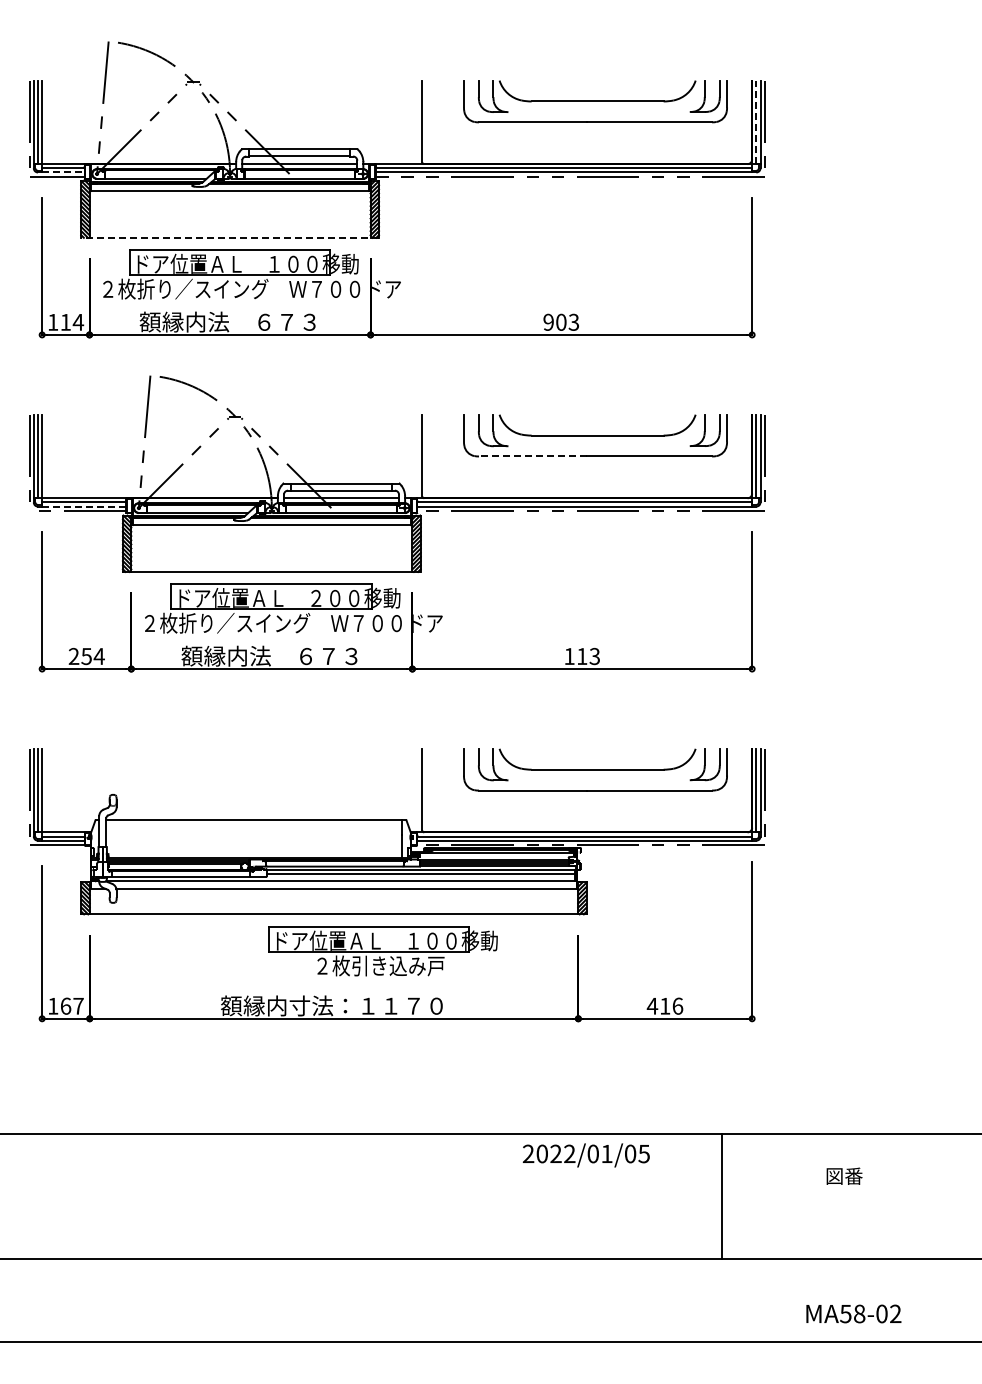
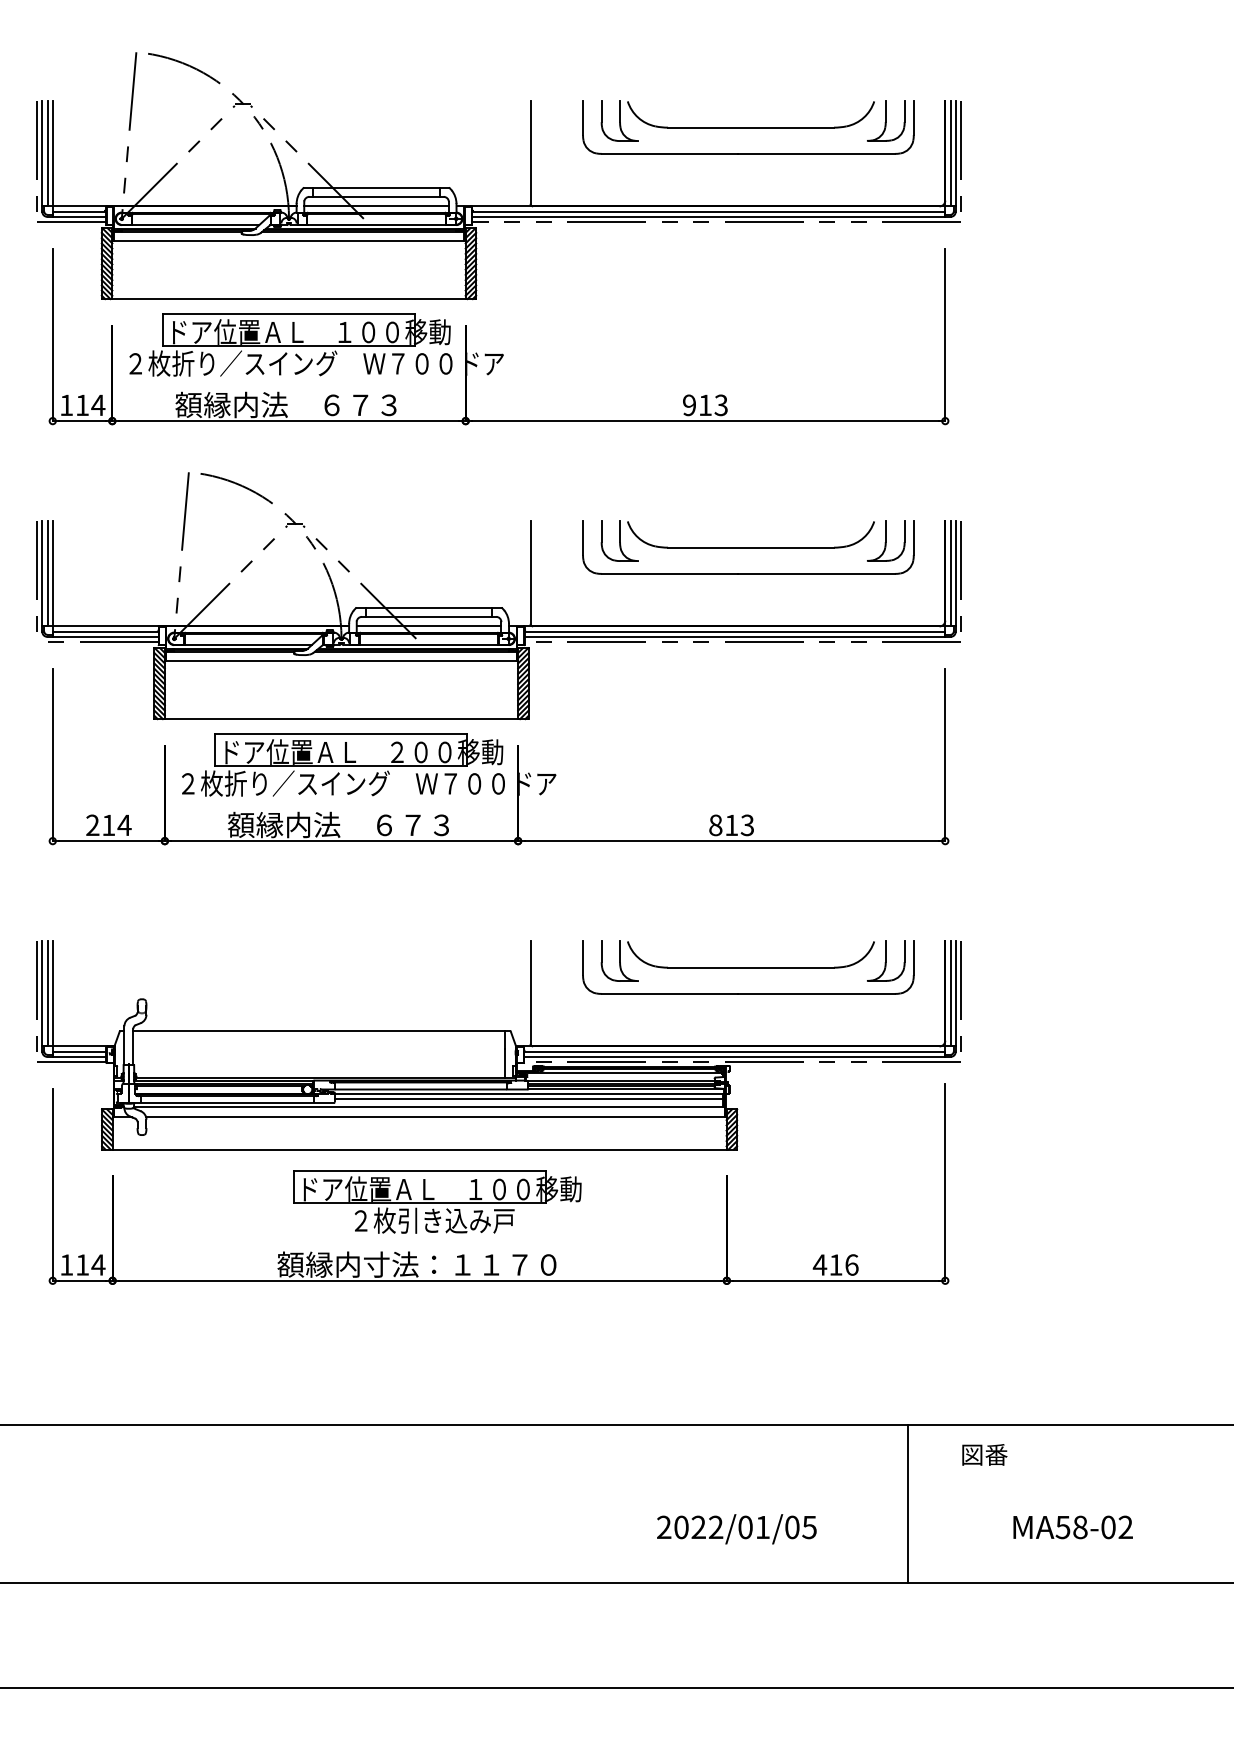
line: (756, 122) -> (950, 154), dashed -> solid
line: (63, 172) -> (79, 216), dashed -> solid
line: (229, 237) -> (288, 298), dashed -> solid
text: (561, 321) -> (705, 404), 903 -> 913
line: (532, 456) -> (669, 573), dashed -> solid
line: (84, 506) -> (105, 636), dashed -> solid
text: (86, 656) -> (108, 825), 254 -> 214
text: (569, 656) -> (715, 825), 113 -> 813
part: (382, 951) -> (436, 1202), moved
text: (72, 1005) -> (90, 1264), 167 -> 114
text: (585, 1155) -> (735, 1529), moved
text: (844, 1175) -> (984, 1453), moved
text: (853, 1313) -> (1072, 1526), moved

